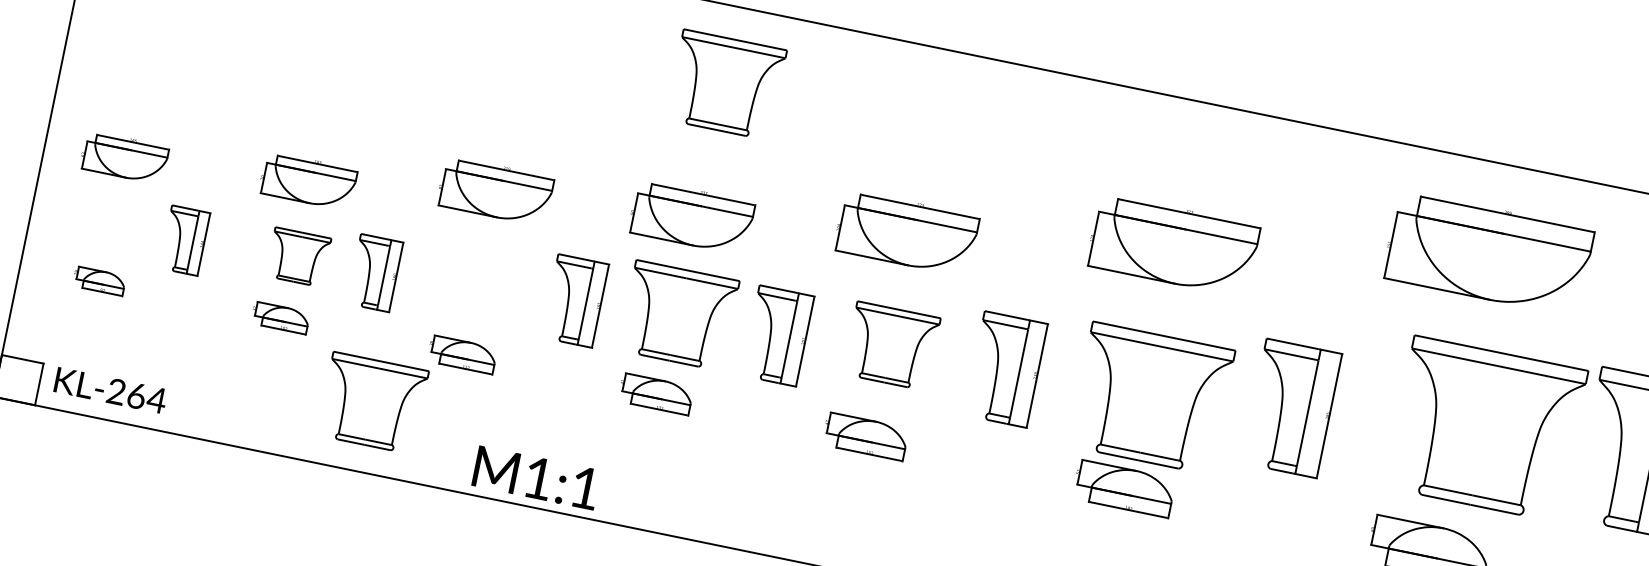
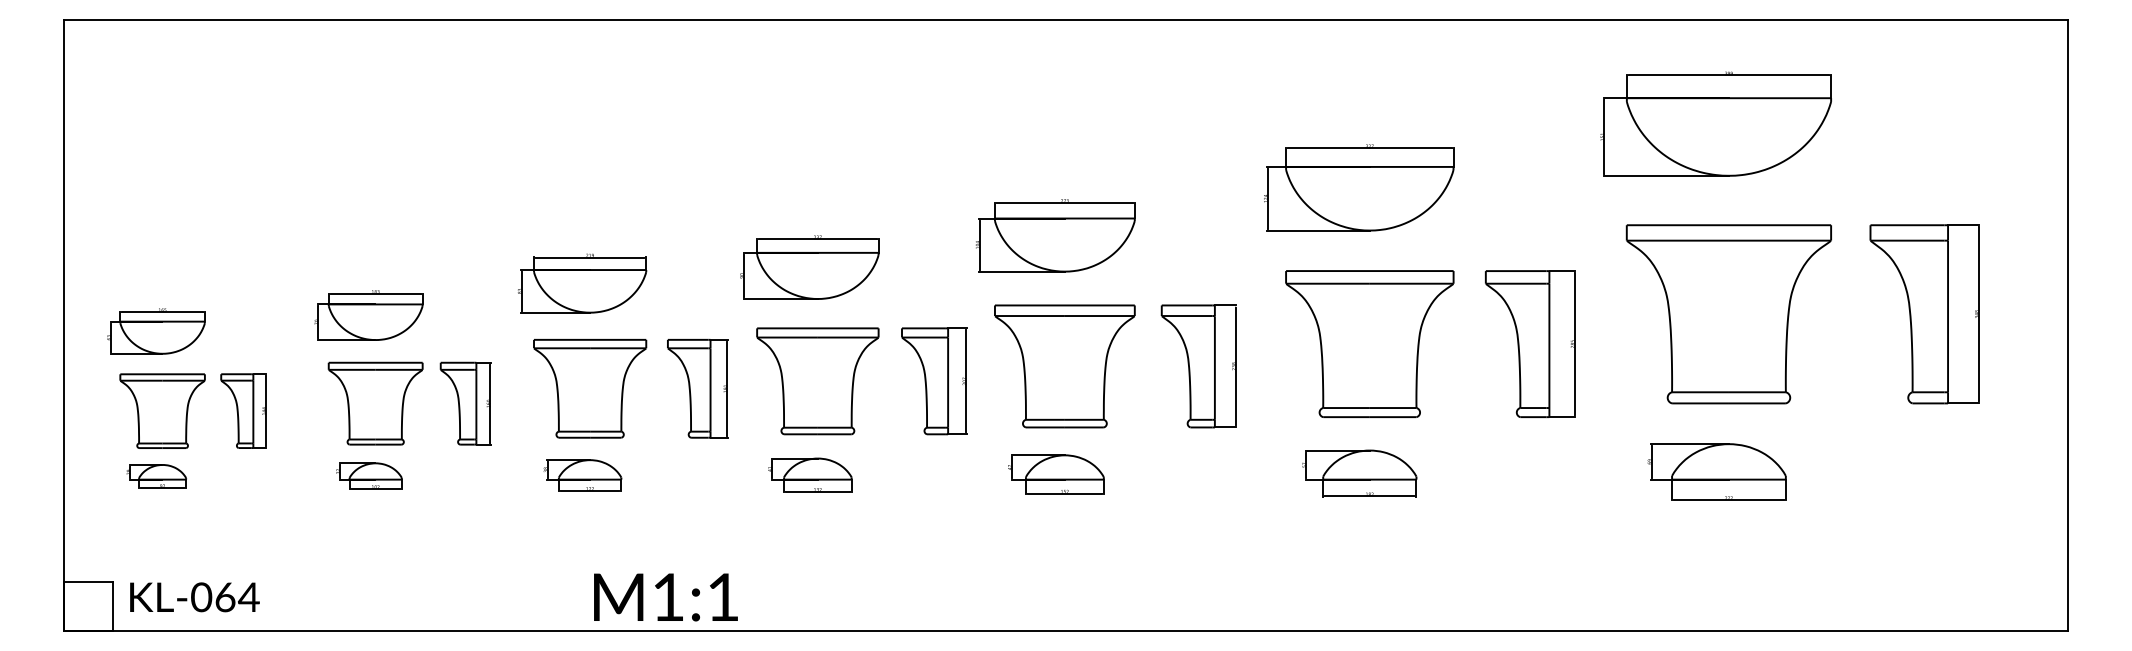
part: (725, 85) -> (817, 110), removed
part: (115, 225) -> (162, 410), added
part: (298, 257) -> (375, 403), size x1.43
part: (891, 346) -> (1064, 366), size x1.43
text: (116, 391) -> (201, 597), KL-264 -> KL-064
part: (1151, 397) -> (1369, 343), moved
part: (373, 402) -> (590, 388), moved
part: (1485, 429) -> (1728, 314), moved
text: (536, 478) -> (665, 597), moved

